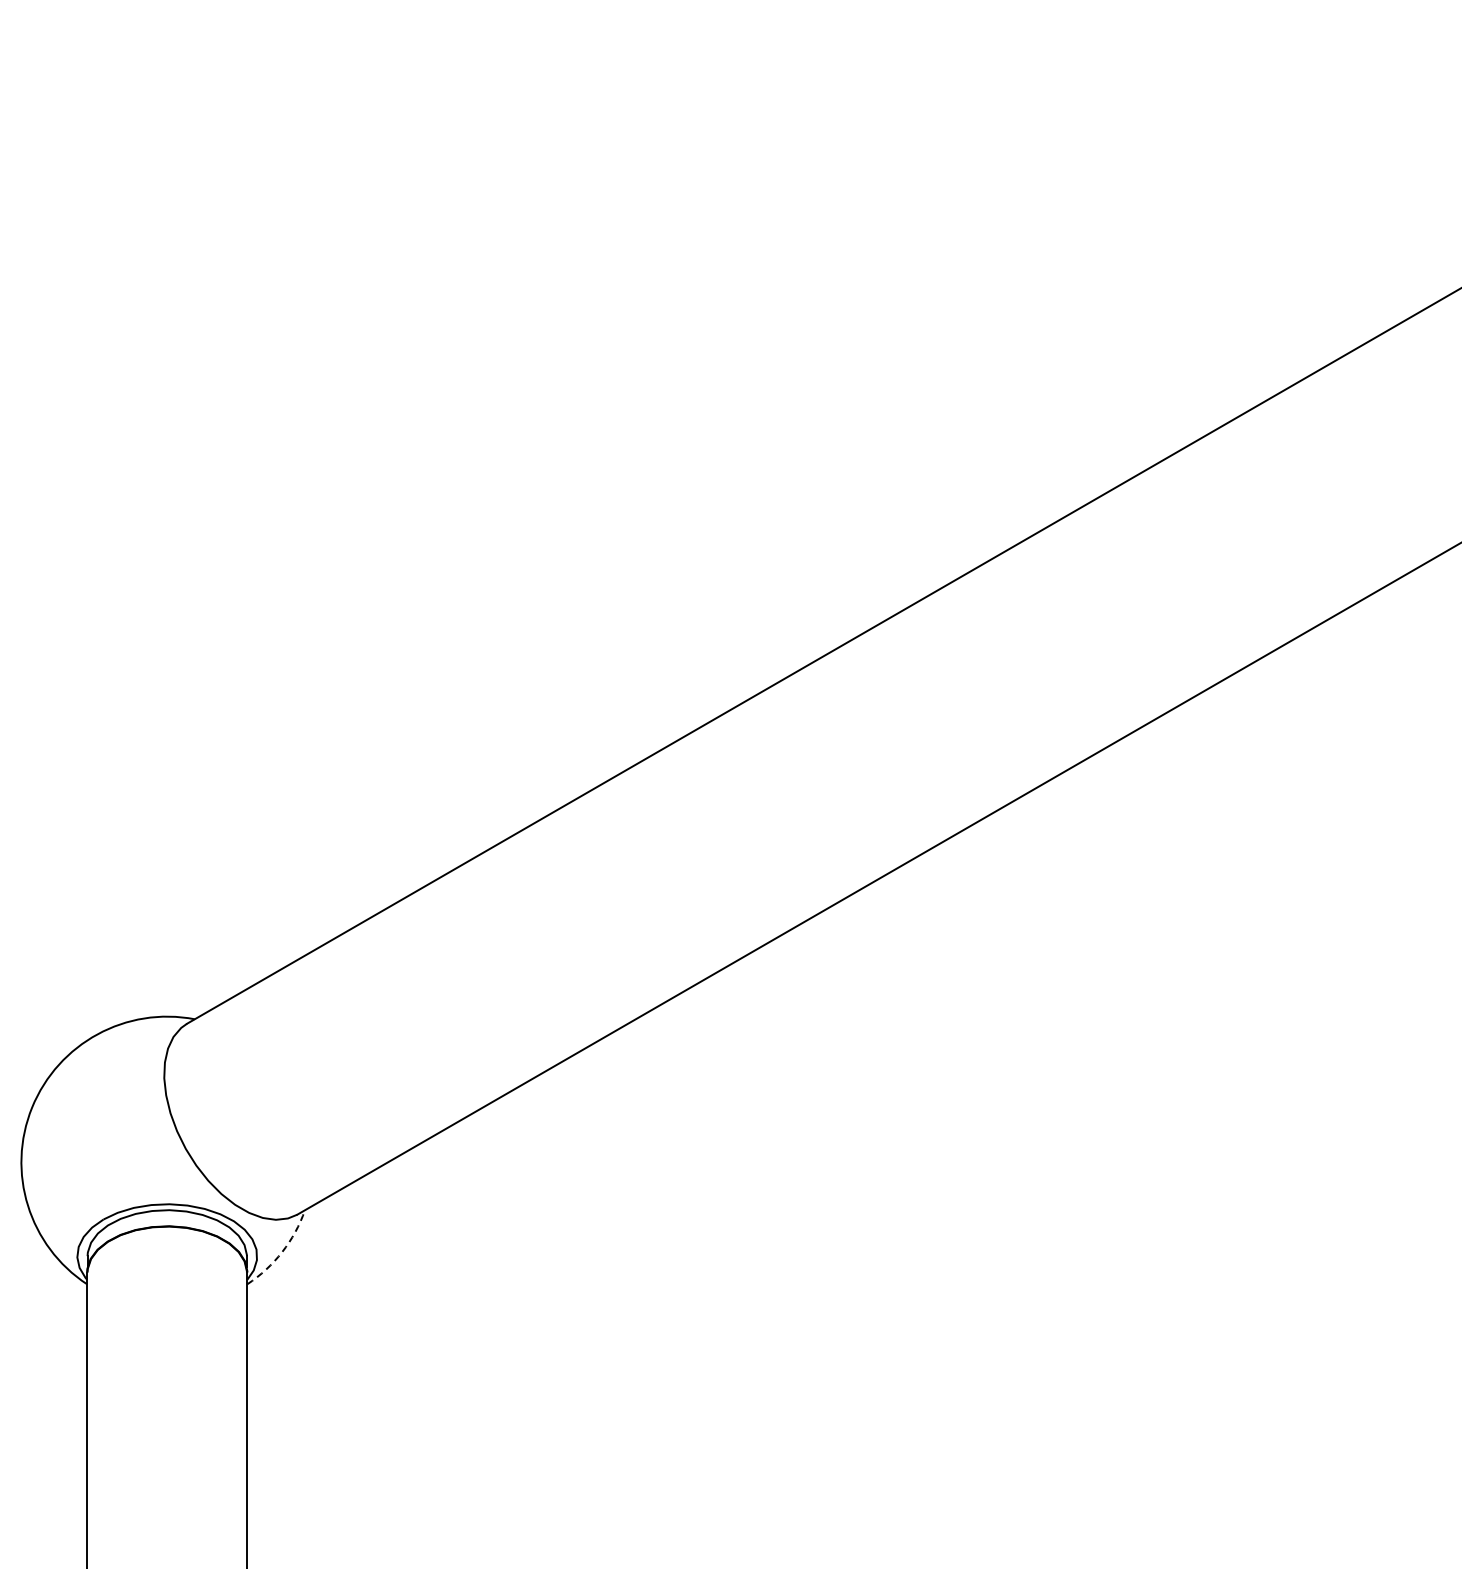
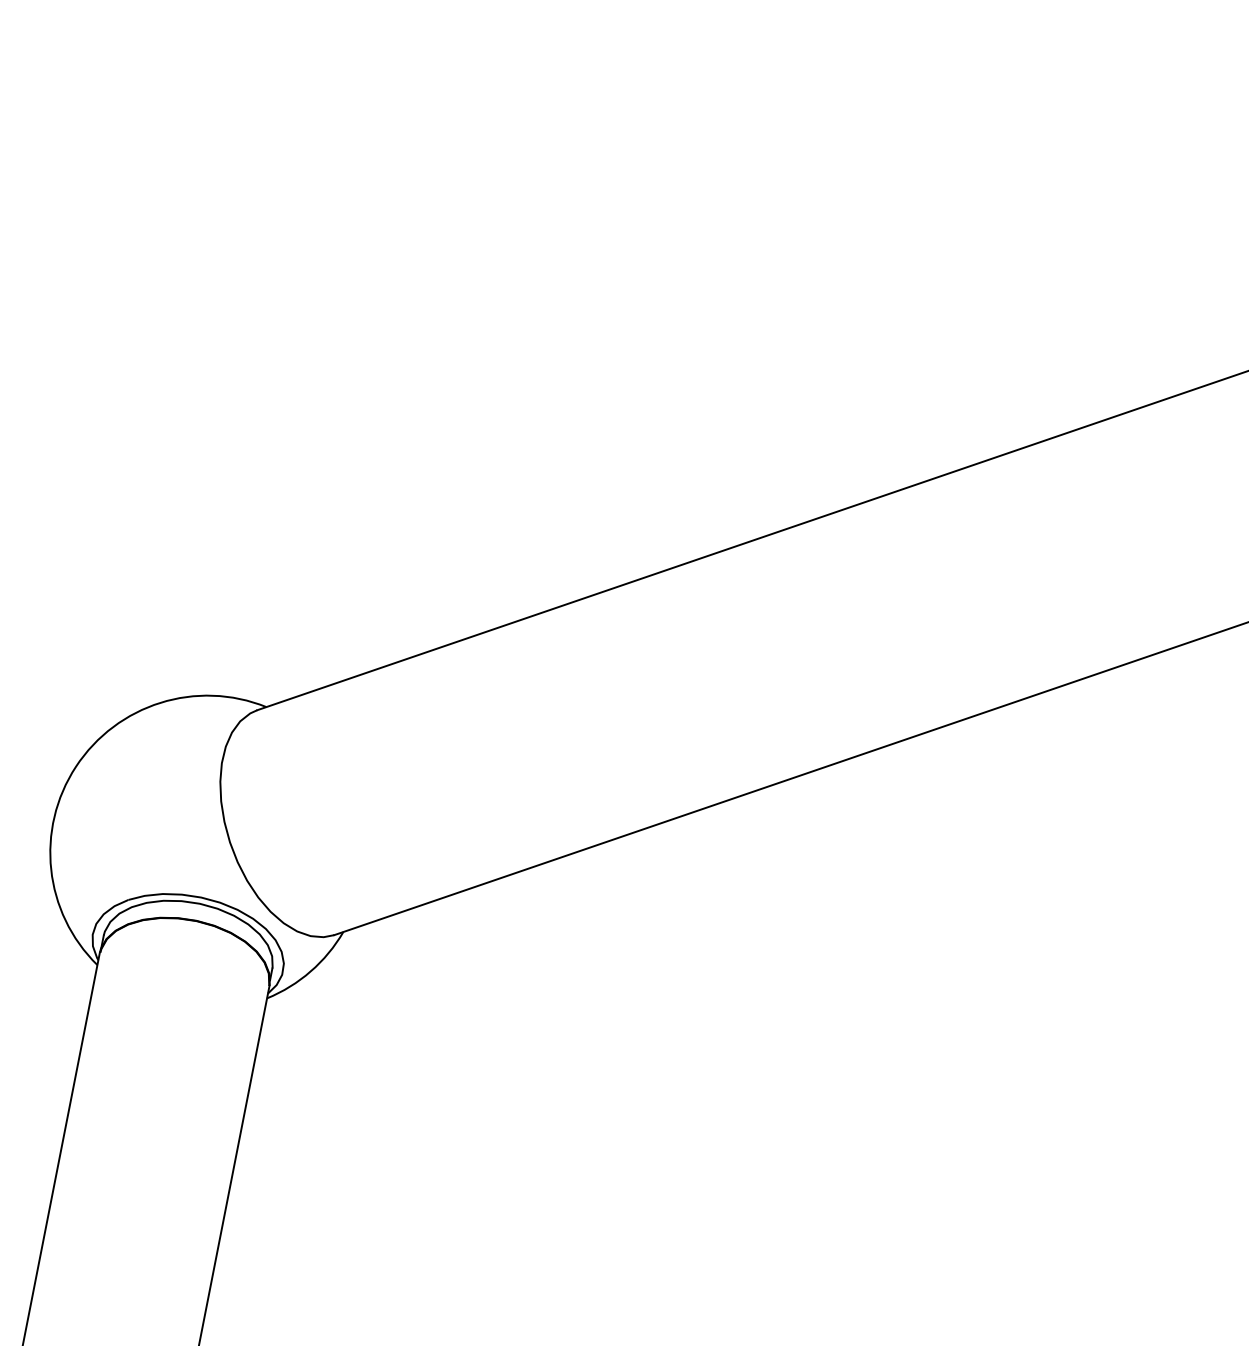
arc: (282, 1251) -> (311, 970), dashed -> solid

